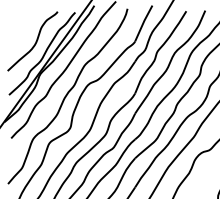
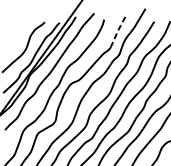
line: (143, 23) -> (117, 32), solid -> dashed

